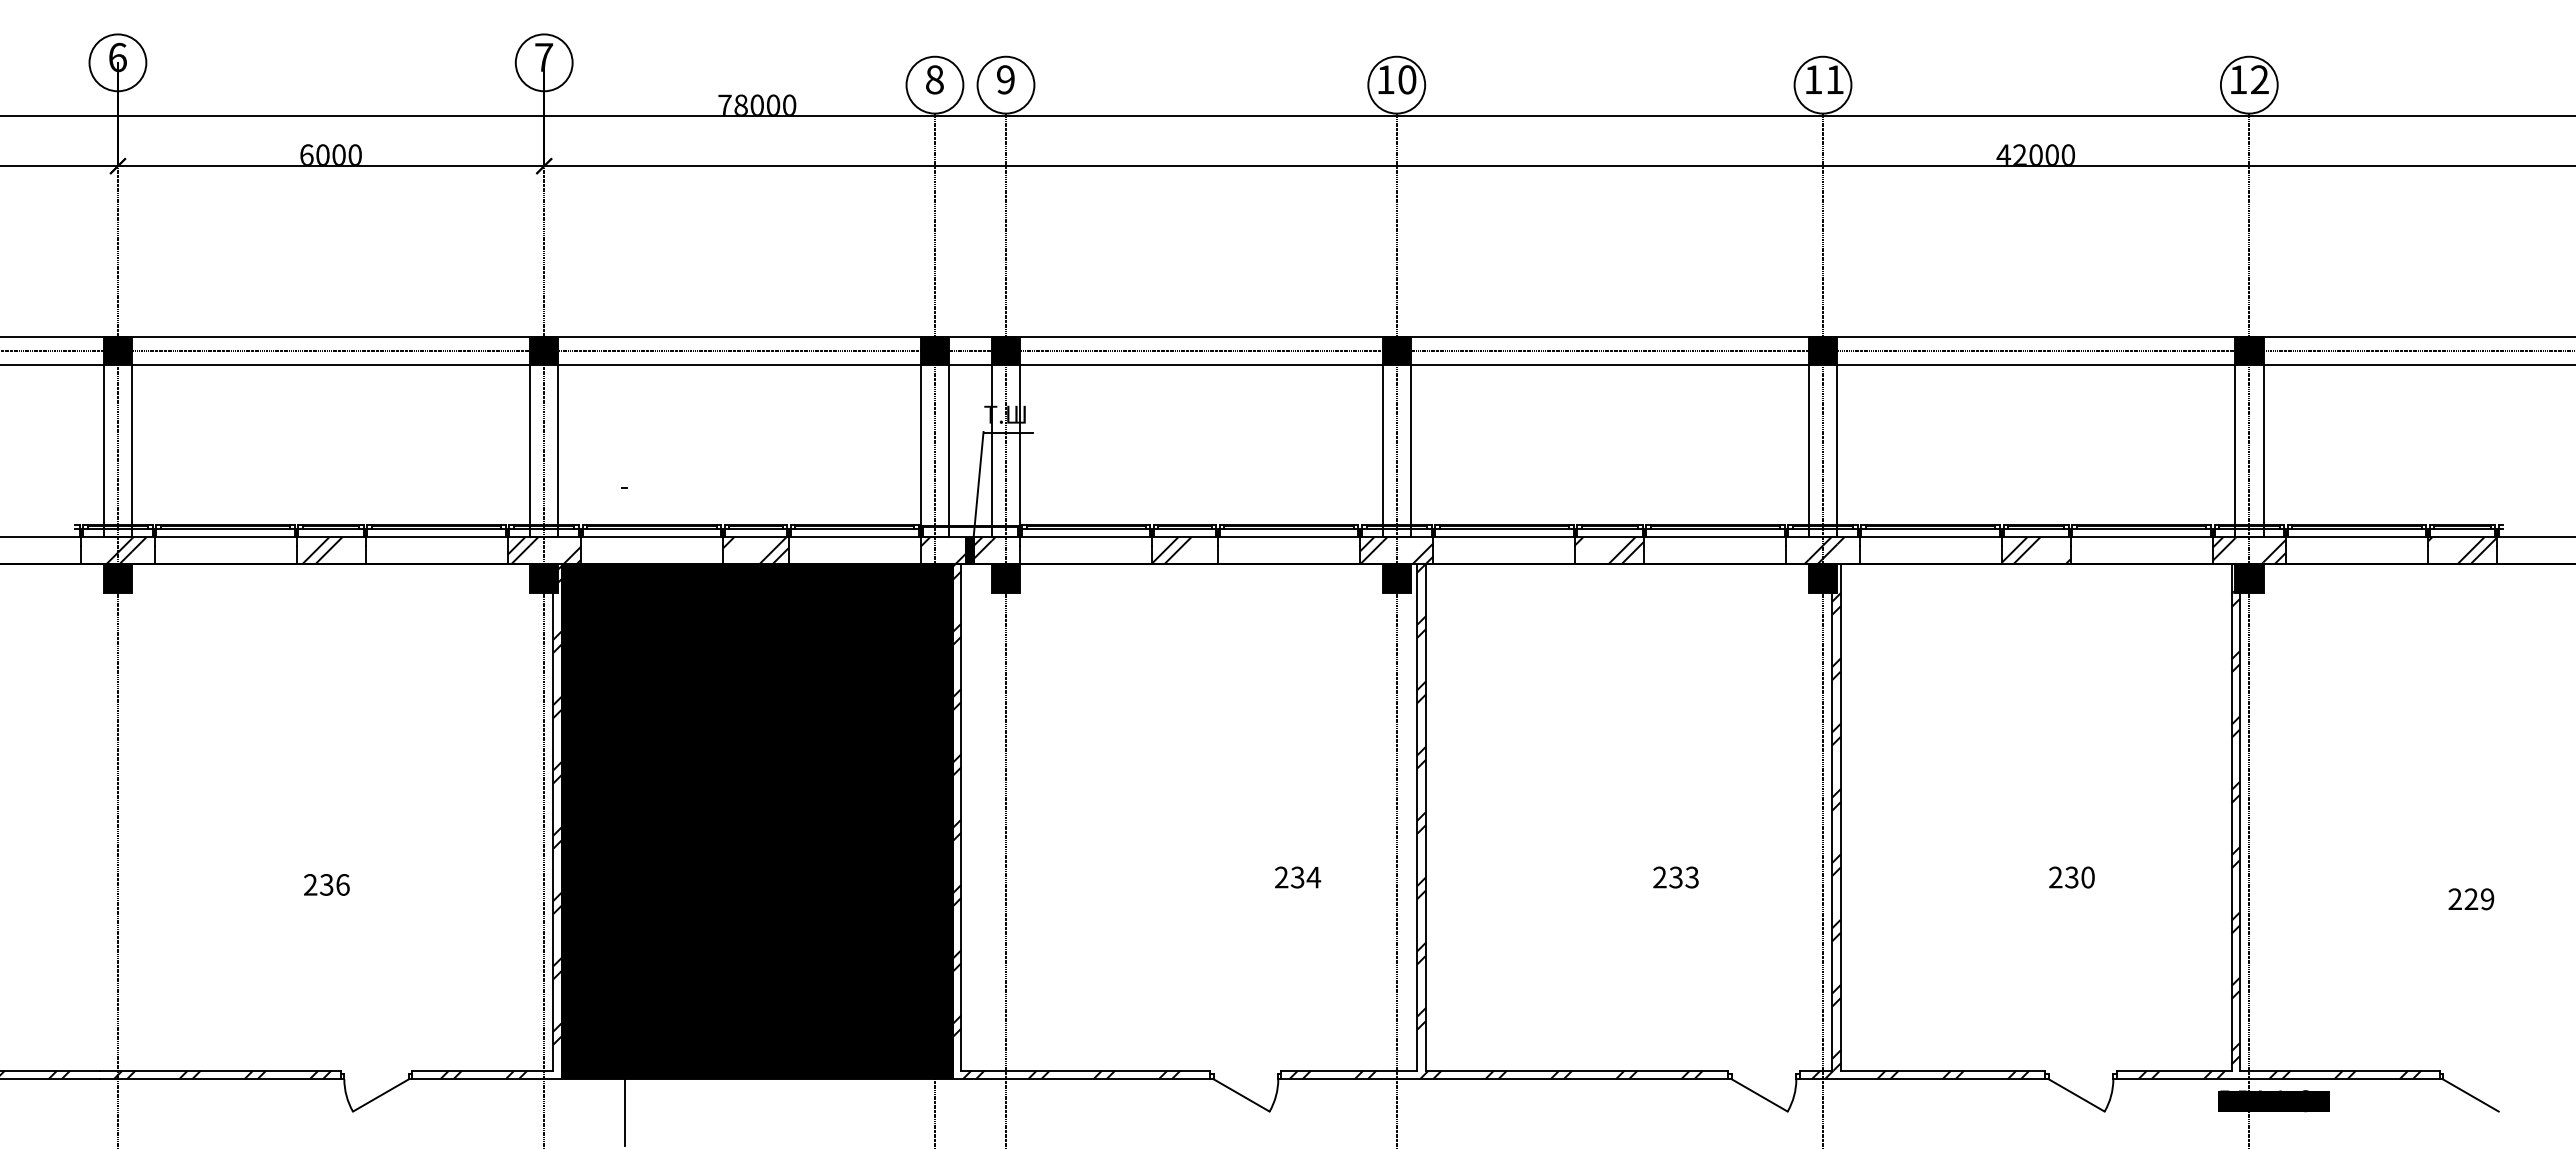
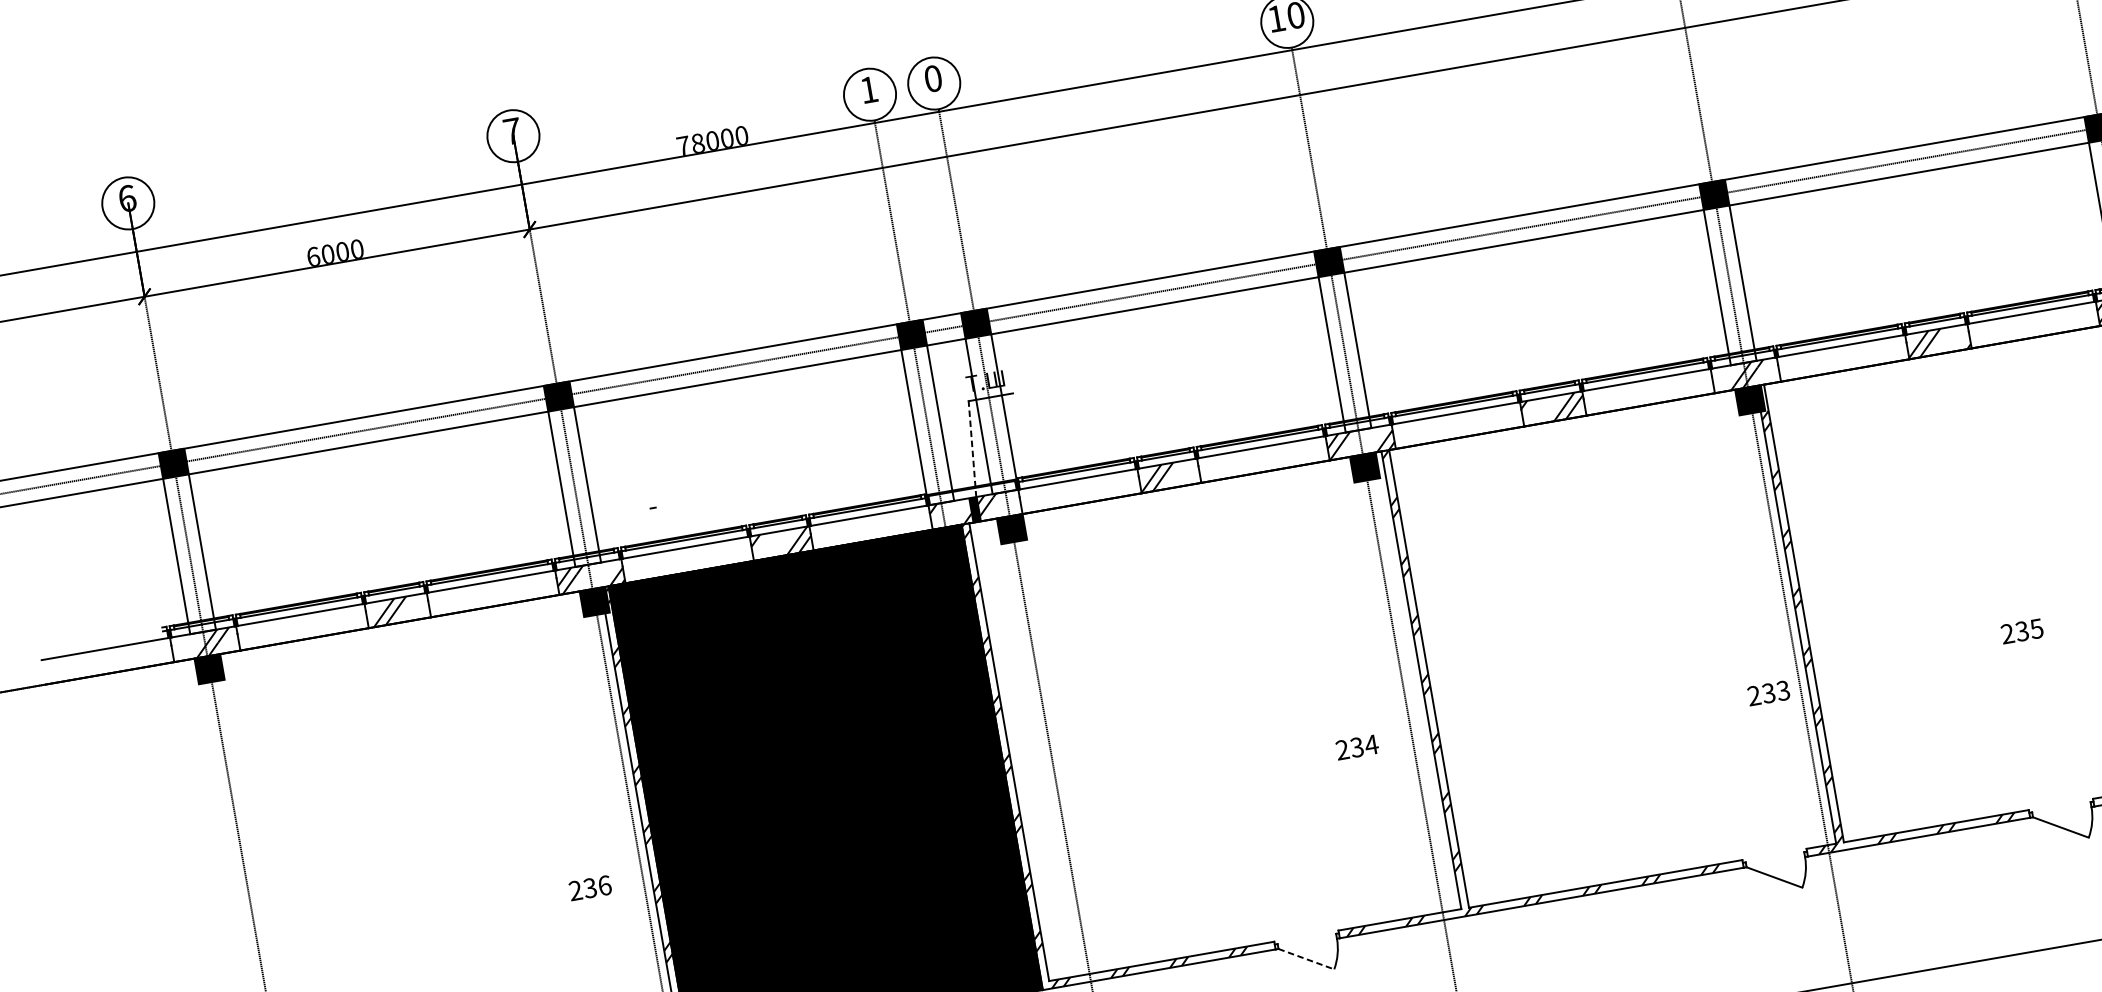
text: (934, 79) -> (868, 89), 8 -> 1
text: (1005, 79) -> (932, 78), 9 -> 0
line: (978, 485) -> (972, 449), solid -> dashed
text: (1298, 877) -> (1357, 747), moved
text: (1675, 877) -> (1768, 693), moved
text: (2087, 877) -> (2036, 628), 230 -> 235
text: (326, 884) -> (589, 887), moved
line: (1242, 1095) -> (1307, 959), solid -> dashed

